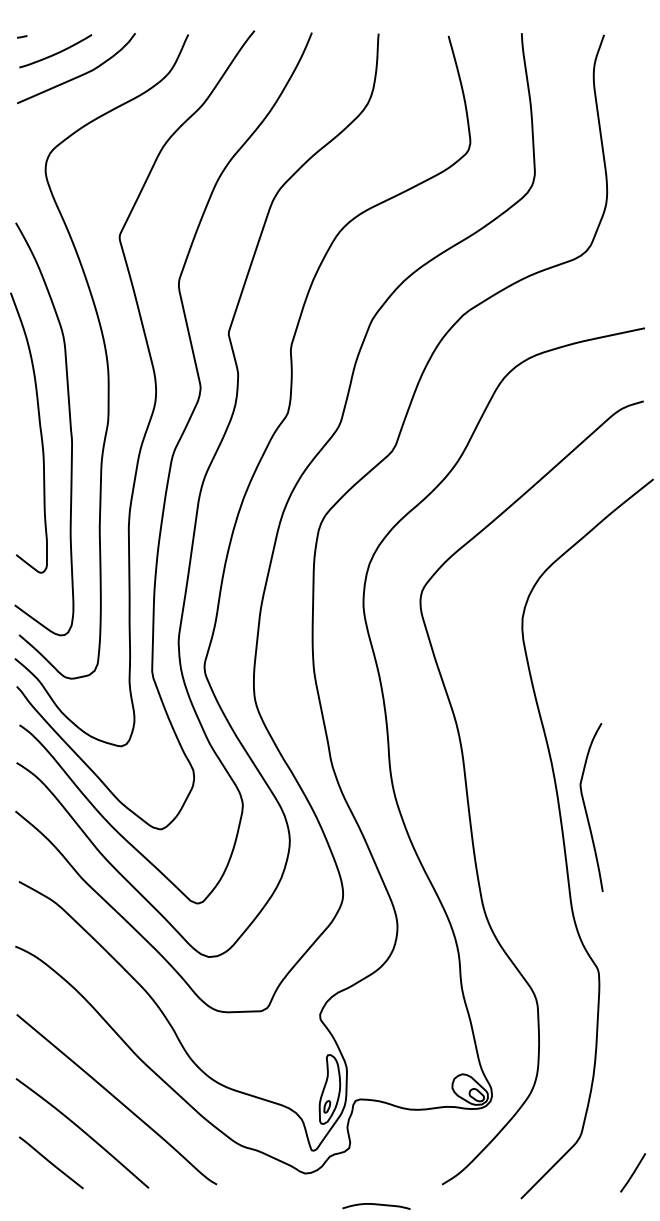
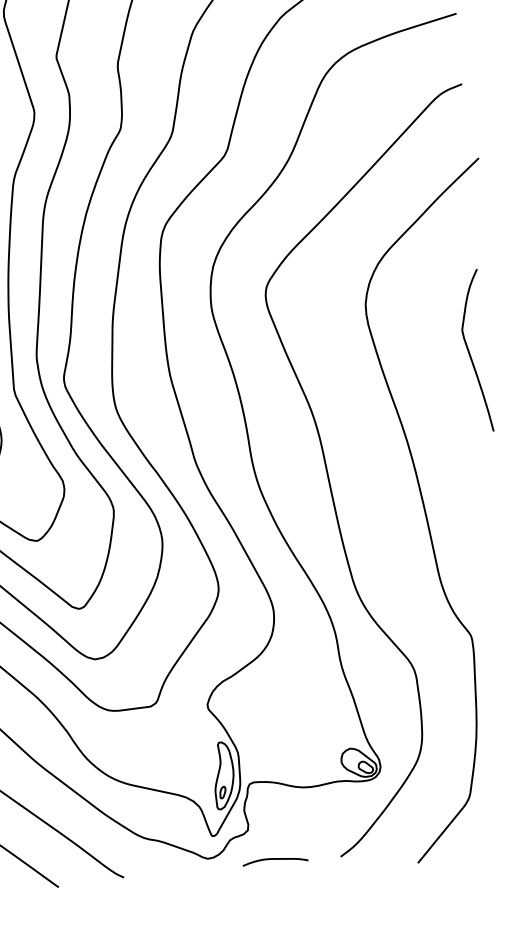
curve: (586, 808) -> (470, 352), moved
curve: (376, 1205) -> (275, 860), moved

